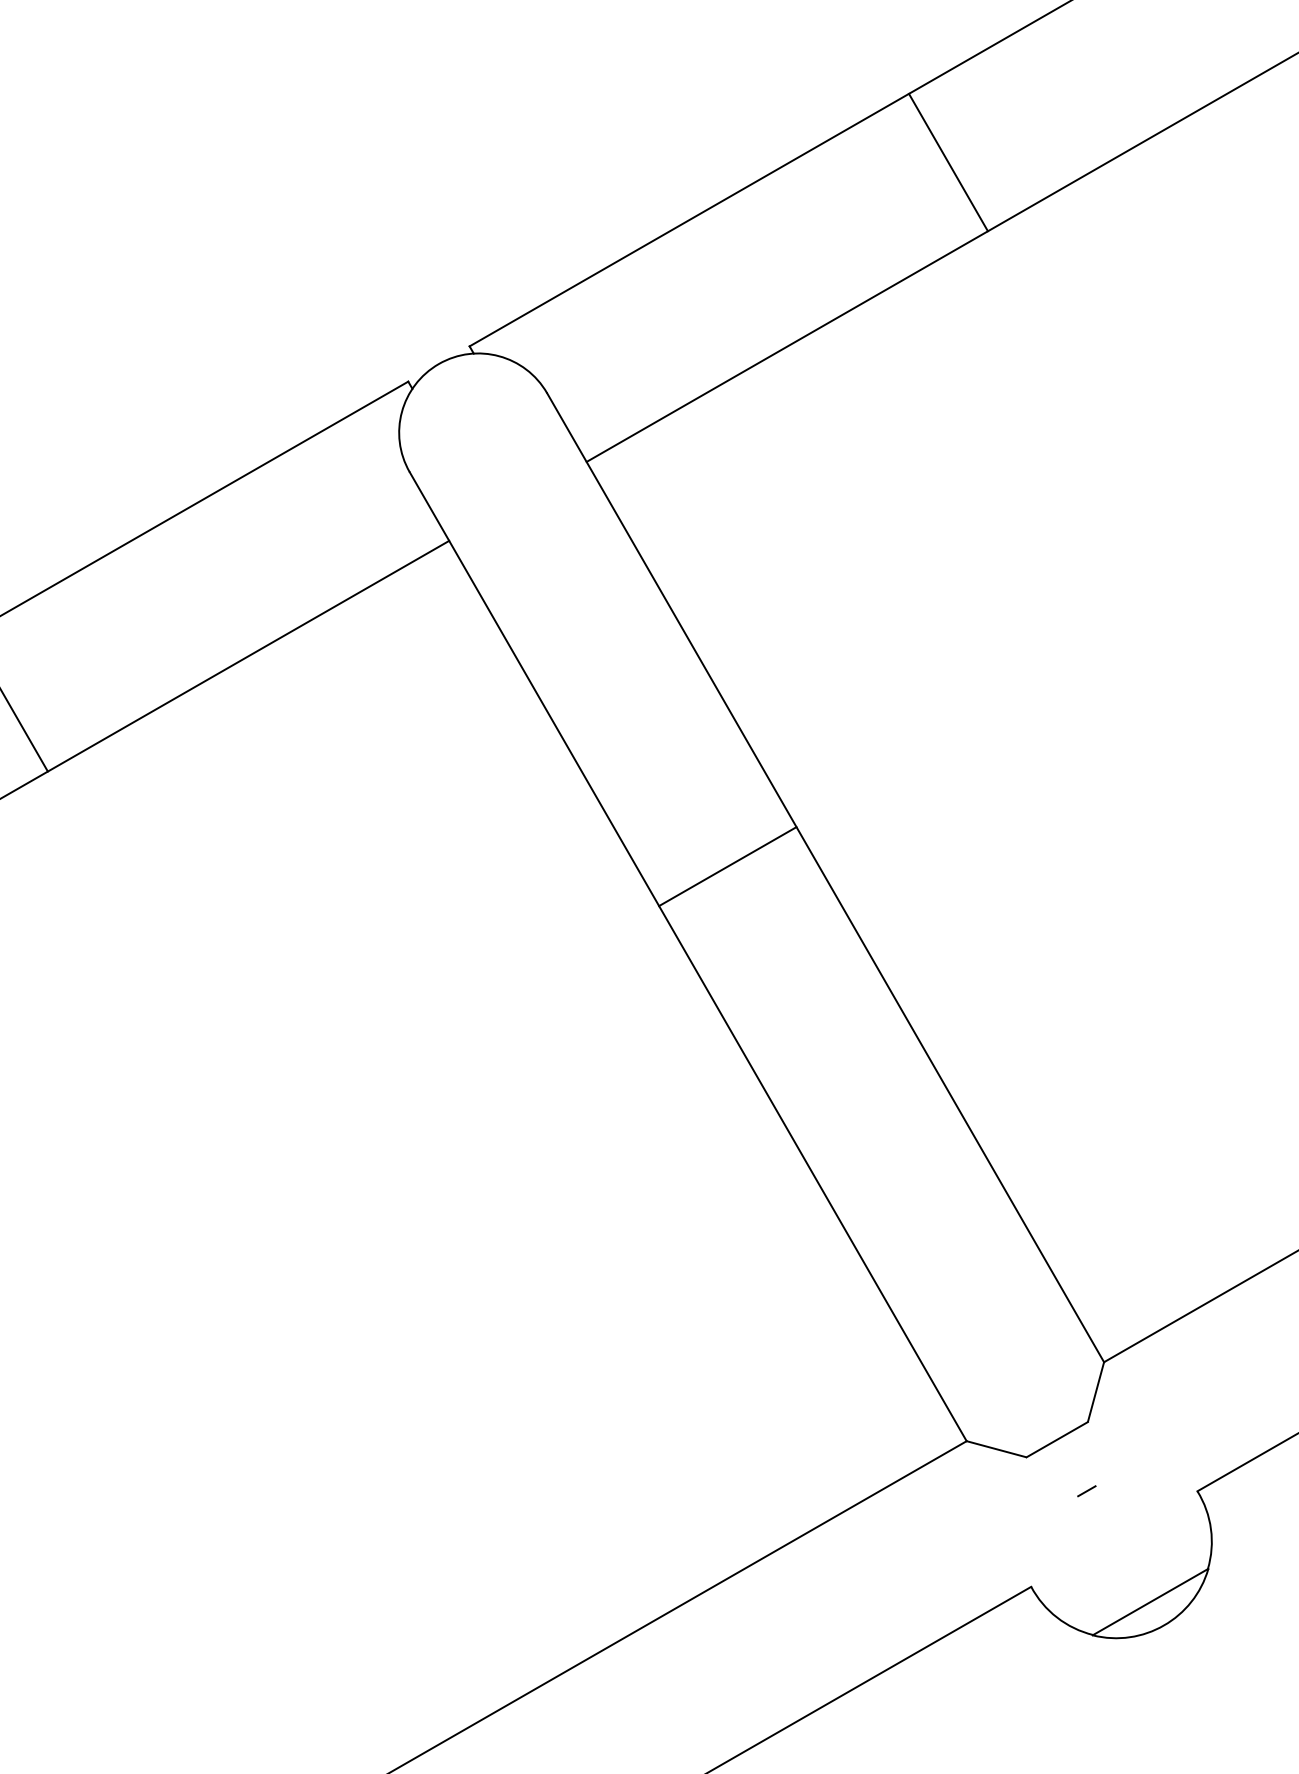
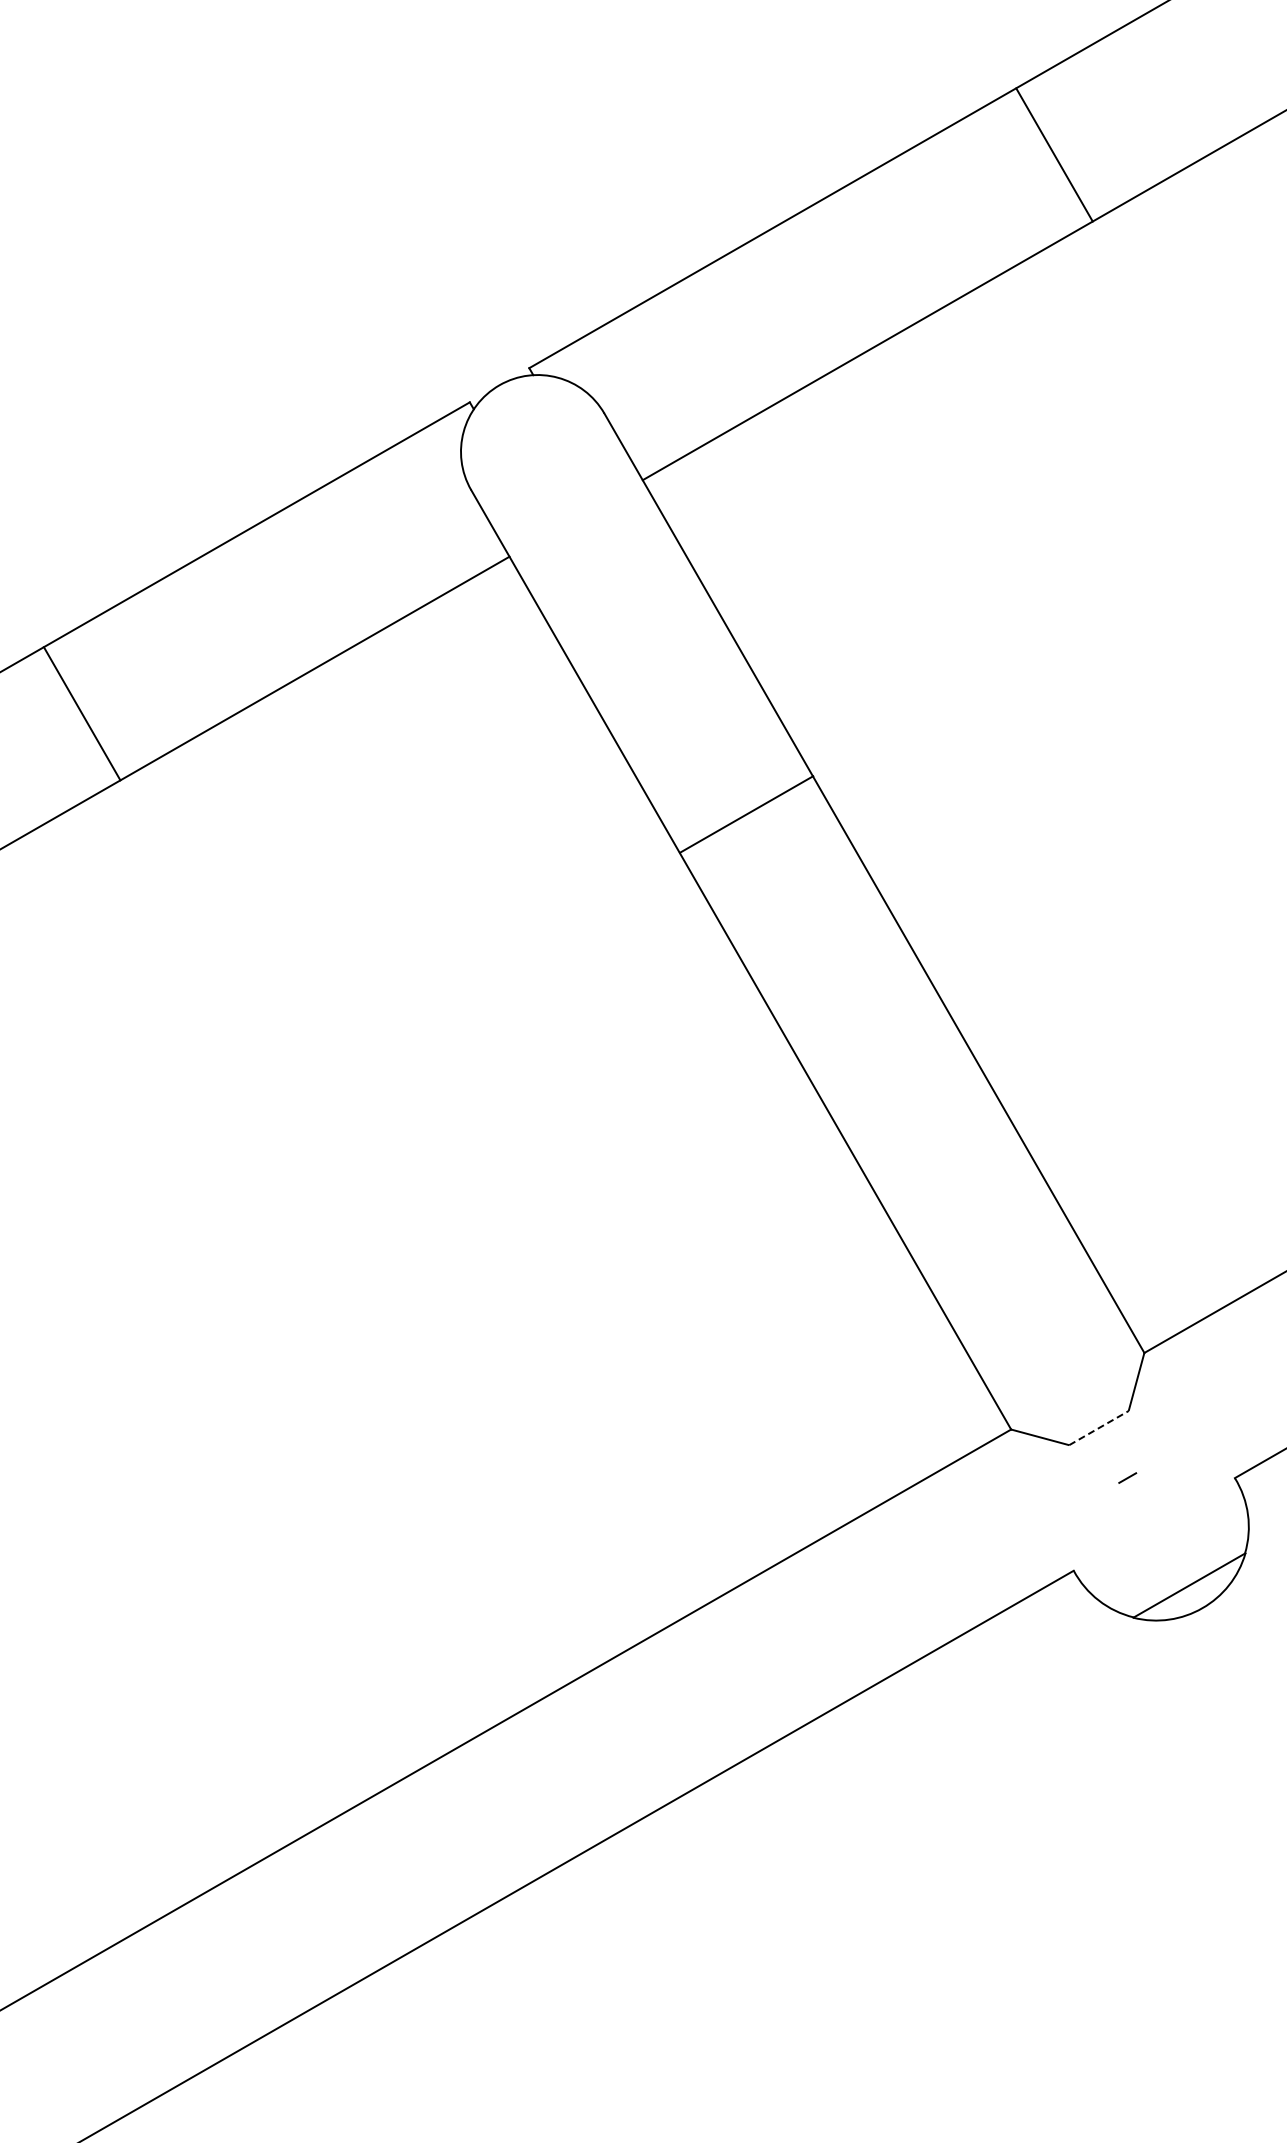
line: (948, 162) -> (1054, 154), moved
line: (727, 866) -> (746, 814), moved
line: (1057, 1439) -> (1099, 1427), solid -> dashed

